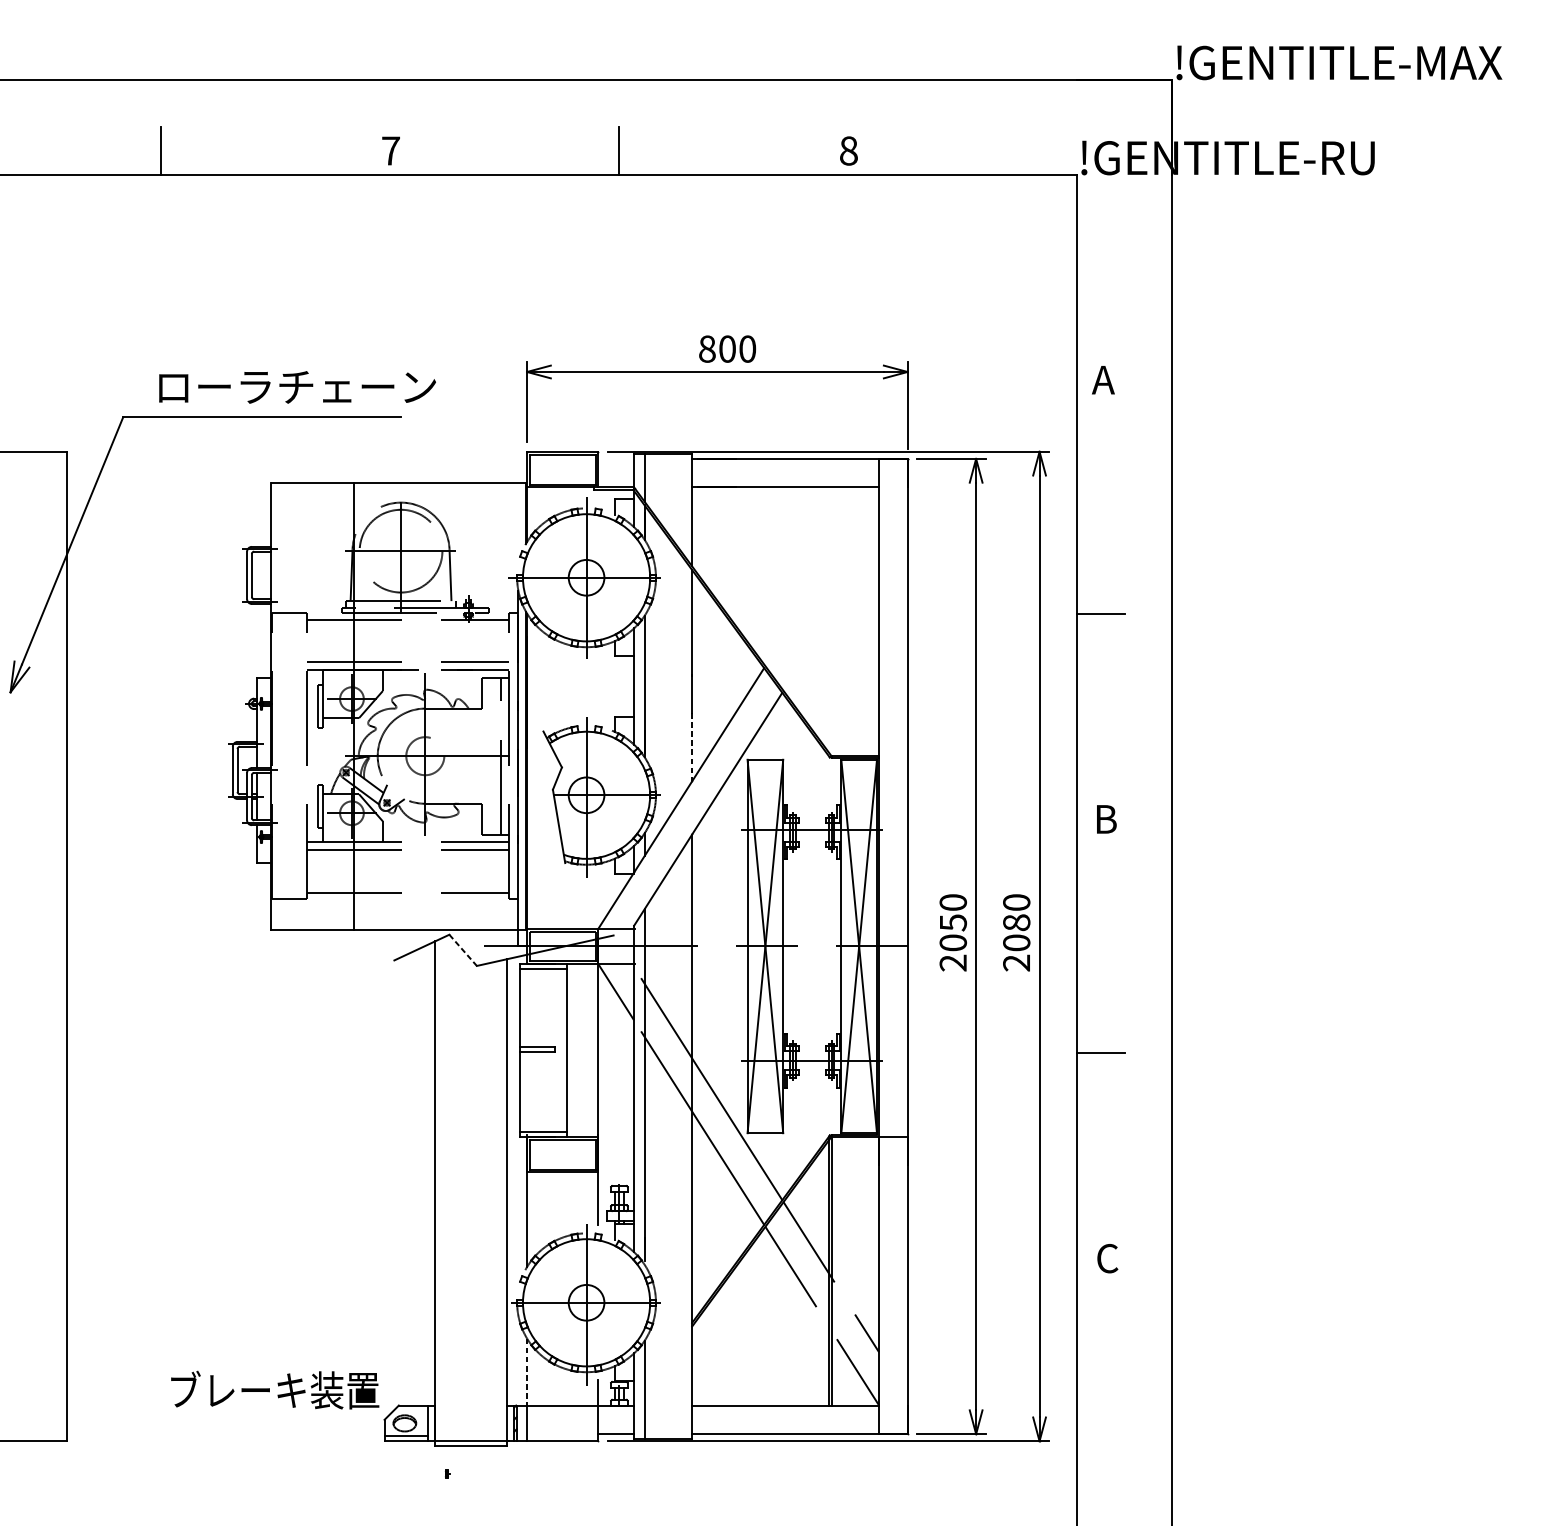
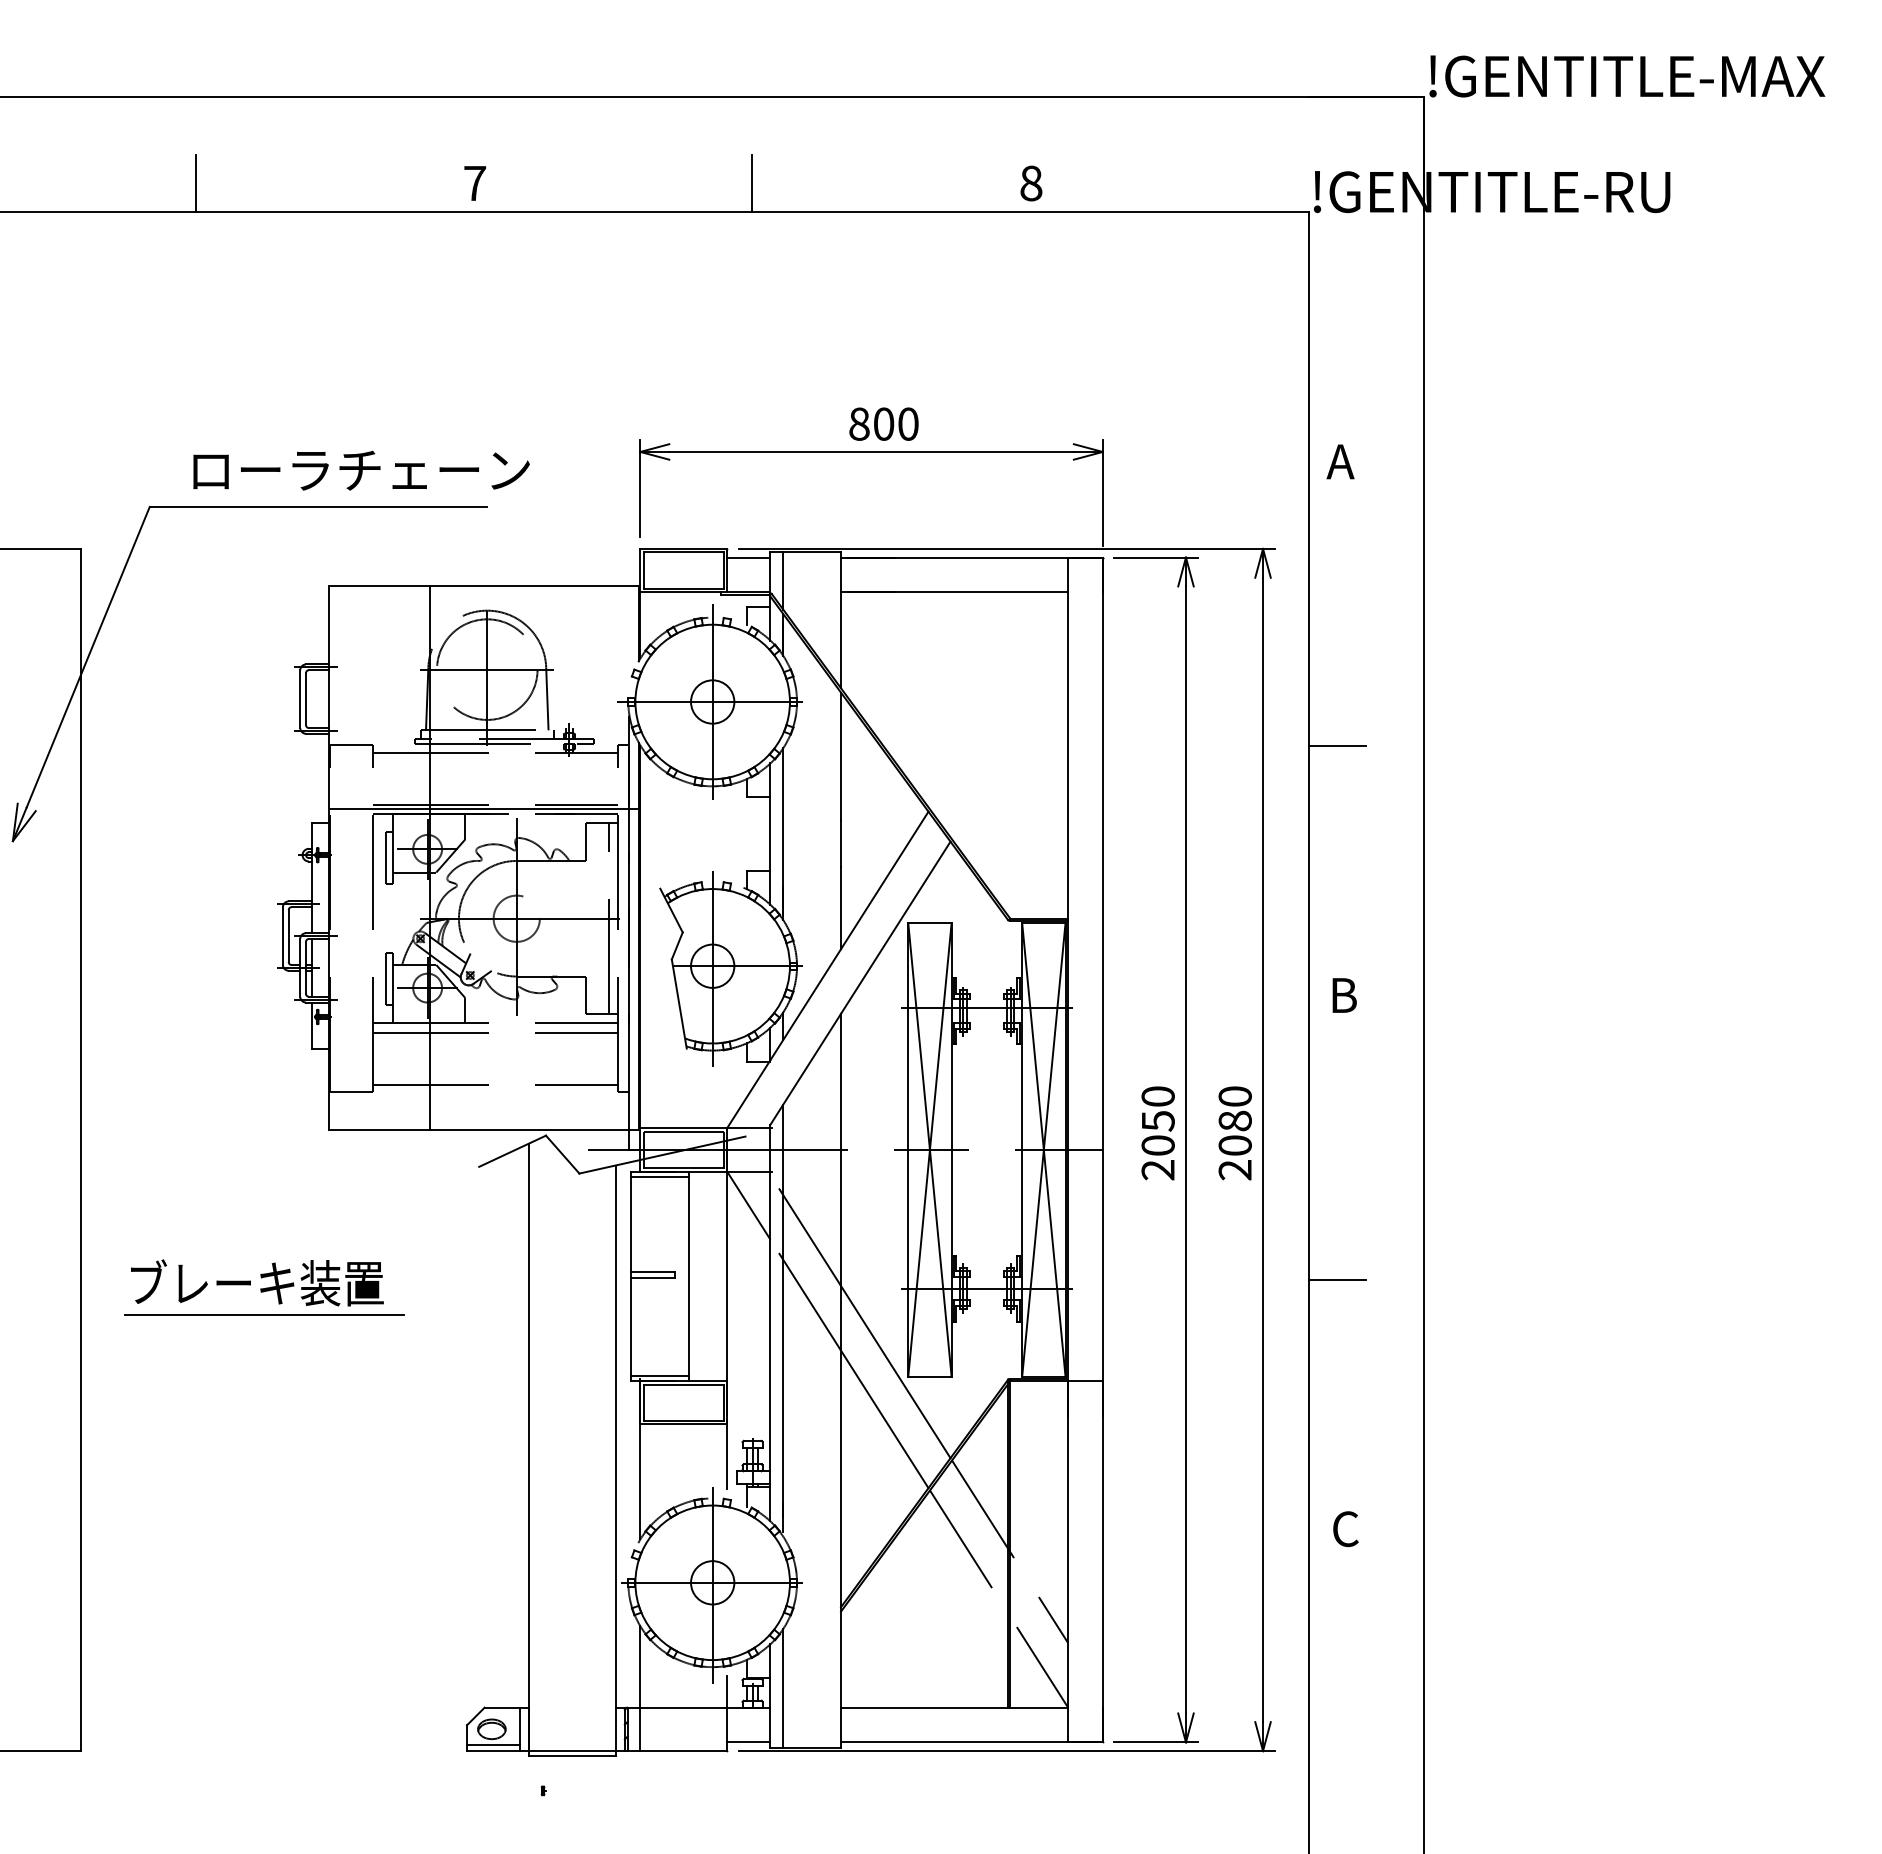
line: (615, 458) -> (747, 557), added
line: (398, 665) -> (484, 808), added
line: (692, 747) -> (841, 908), dashed -> solid
line: (463, 950) -> (563, 1154), dashed -> solid
line: (217, 1081) -> (264, 1314), added
line: (527, 1372) -> (640, 1667), dashed -> solid
text: (275, 1389) -> (257, 1282), moved

